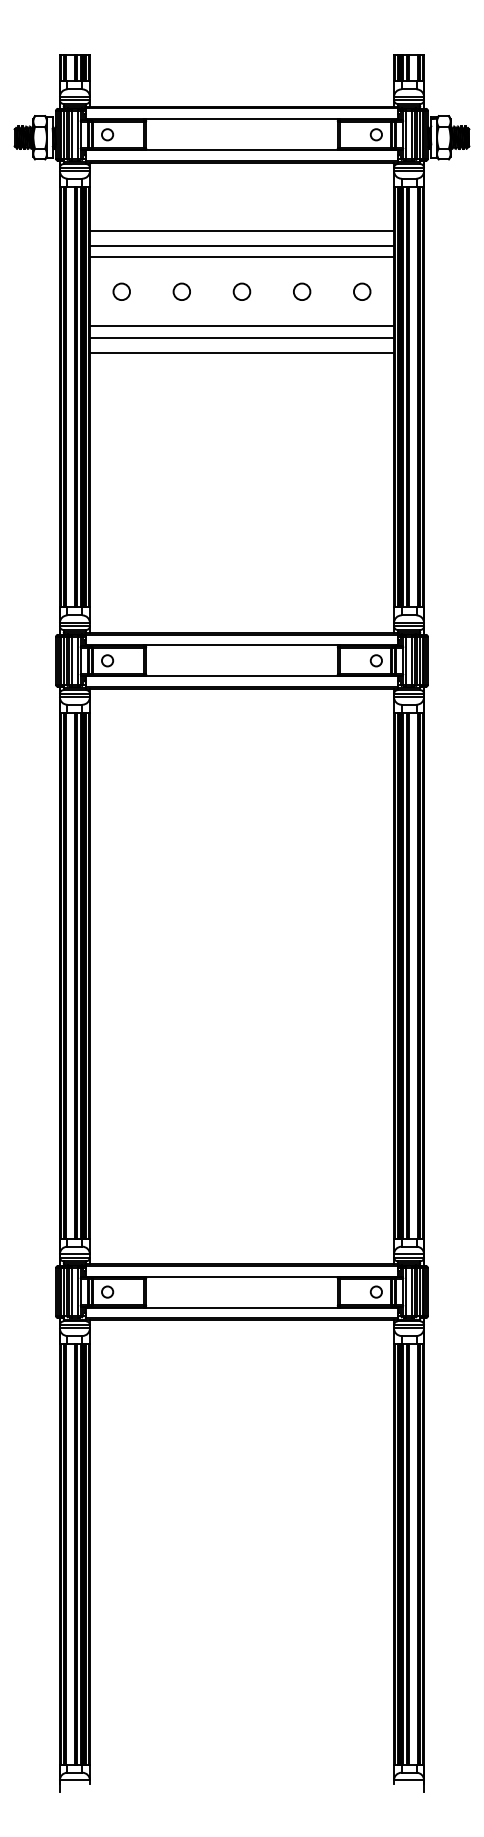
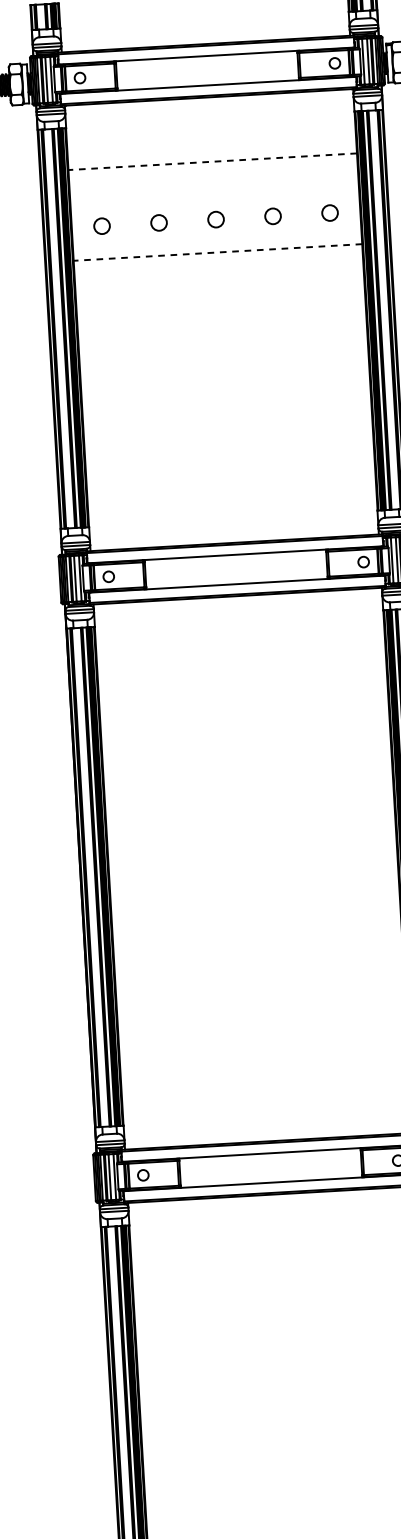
line: (241, 230) -> (212, 161), solid -> dashed
line: (241, 245) -> (213, 175), removed
line: (241, 257) -> (213, 187), removed
line: (241, 326) -> (217, 252), solid -> dashed
line: (241, 337) -> (218, 262), removed
line: (241, 352) -> (218, 277), removed

